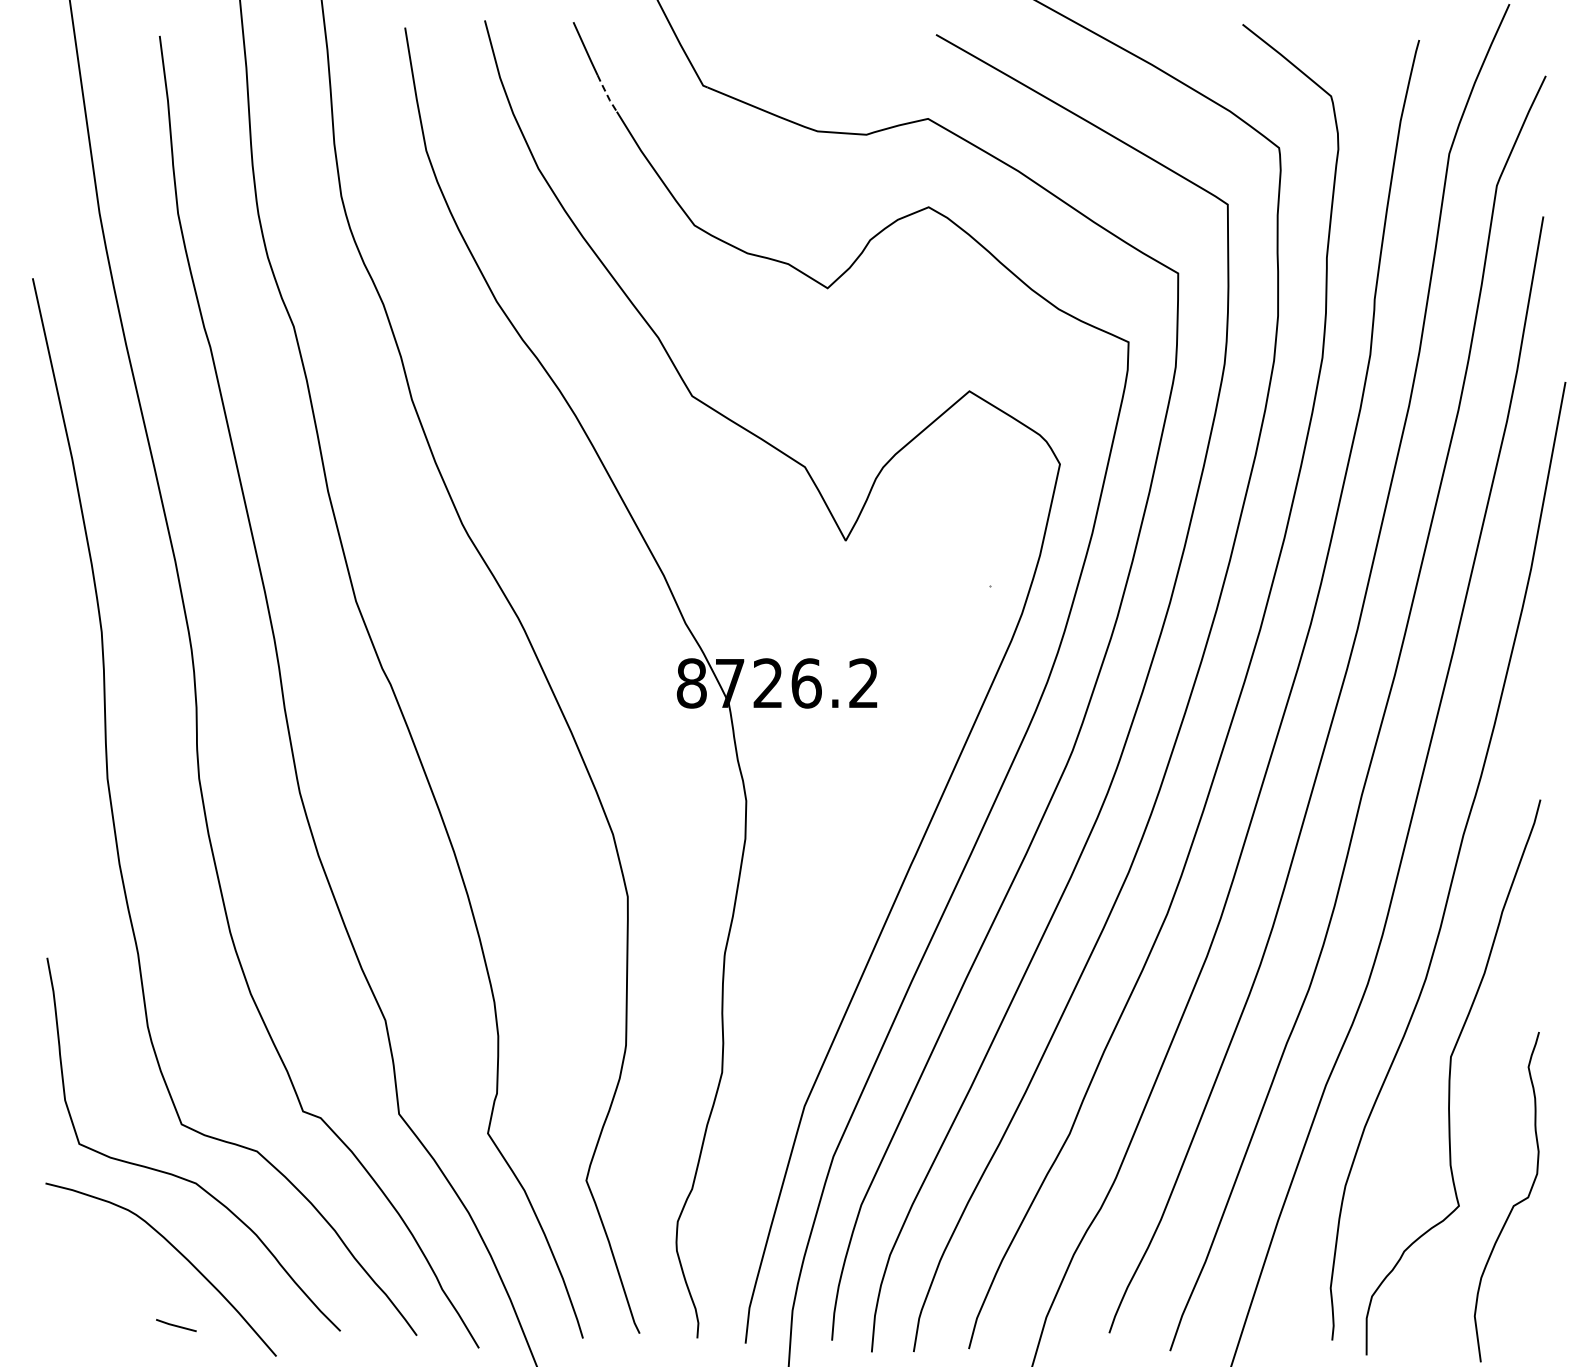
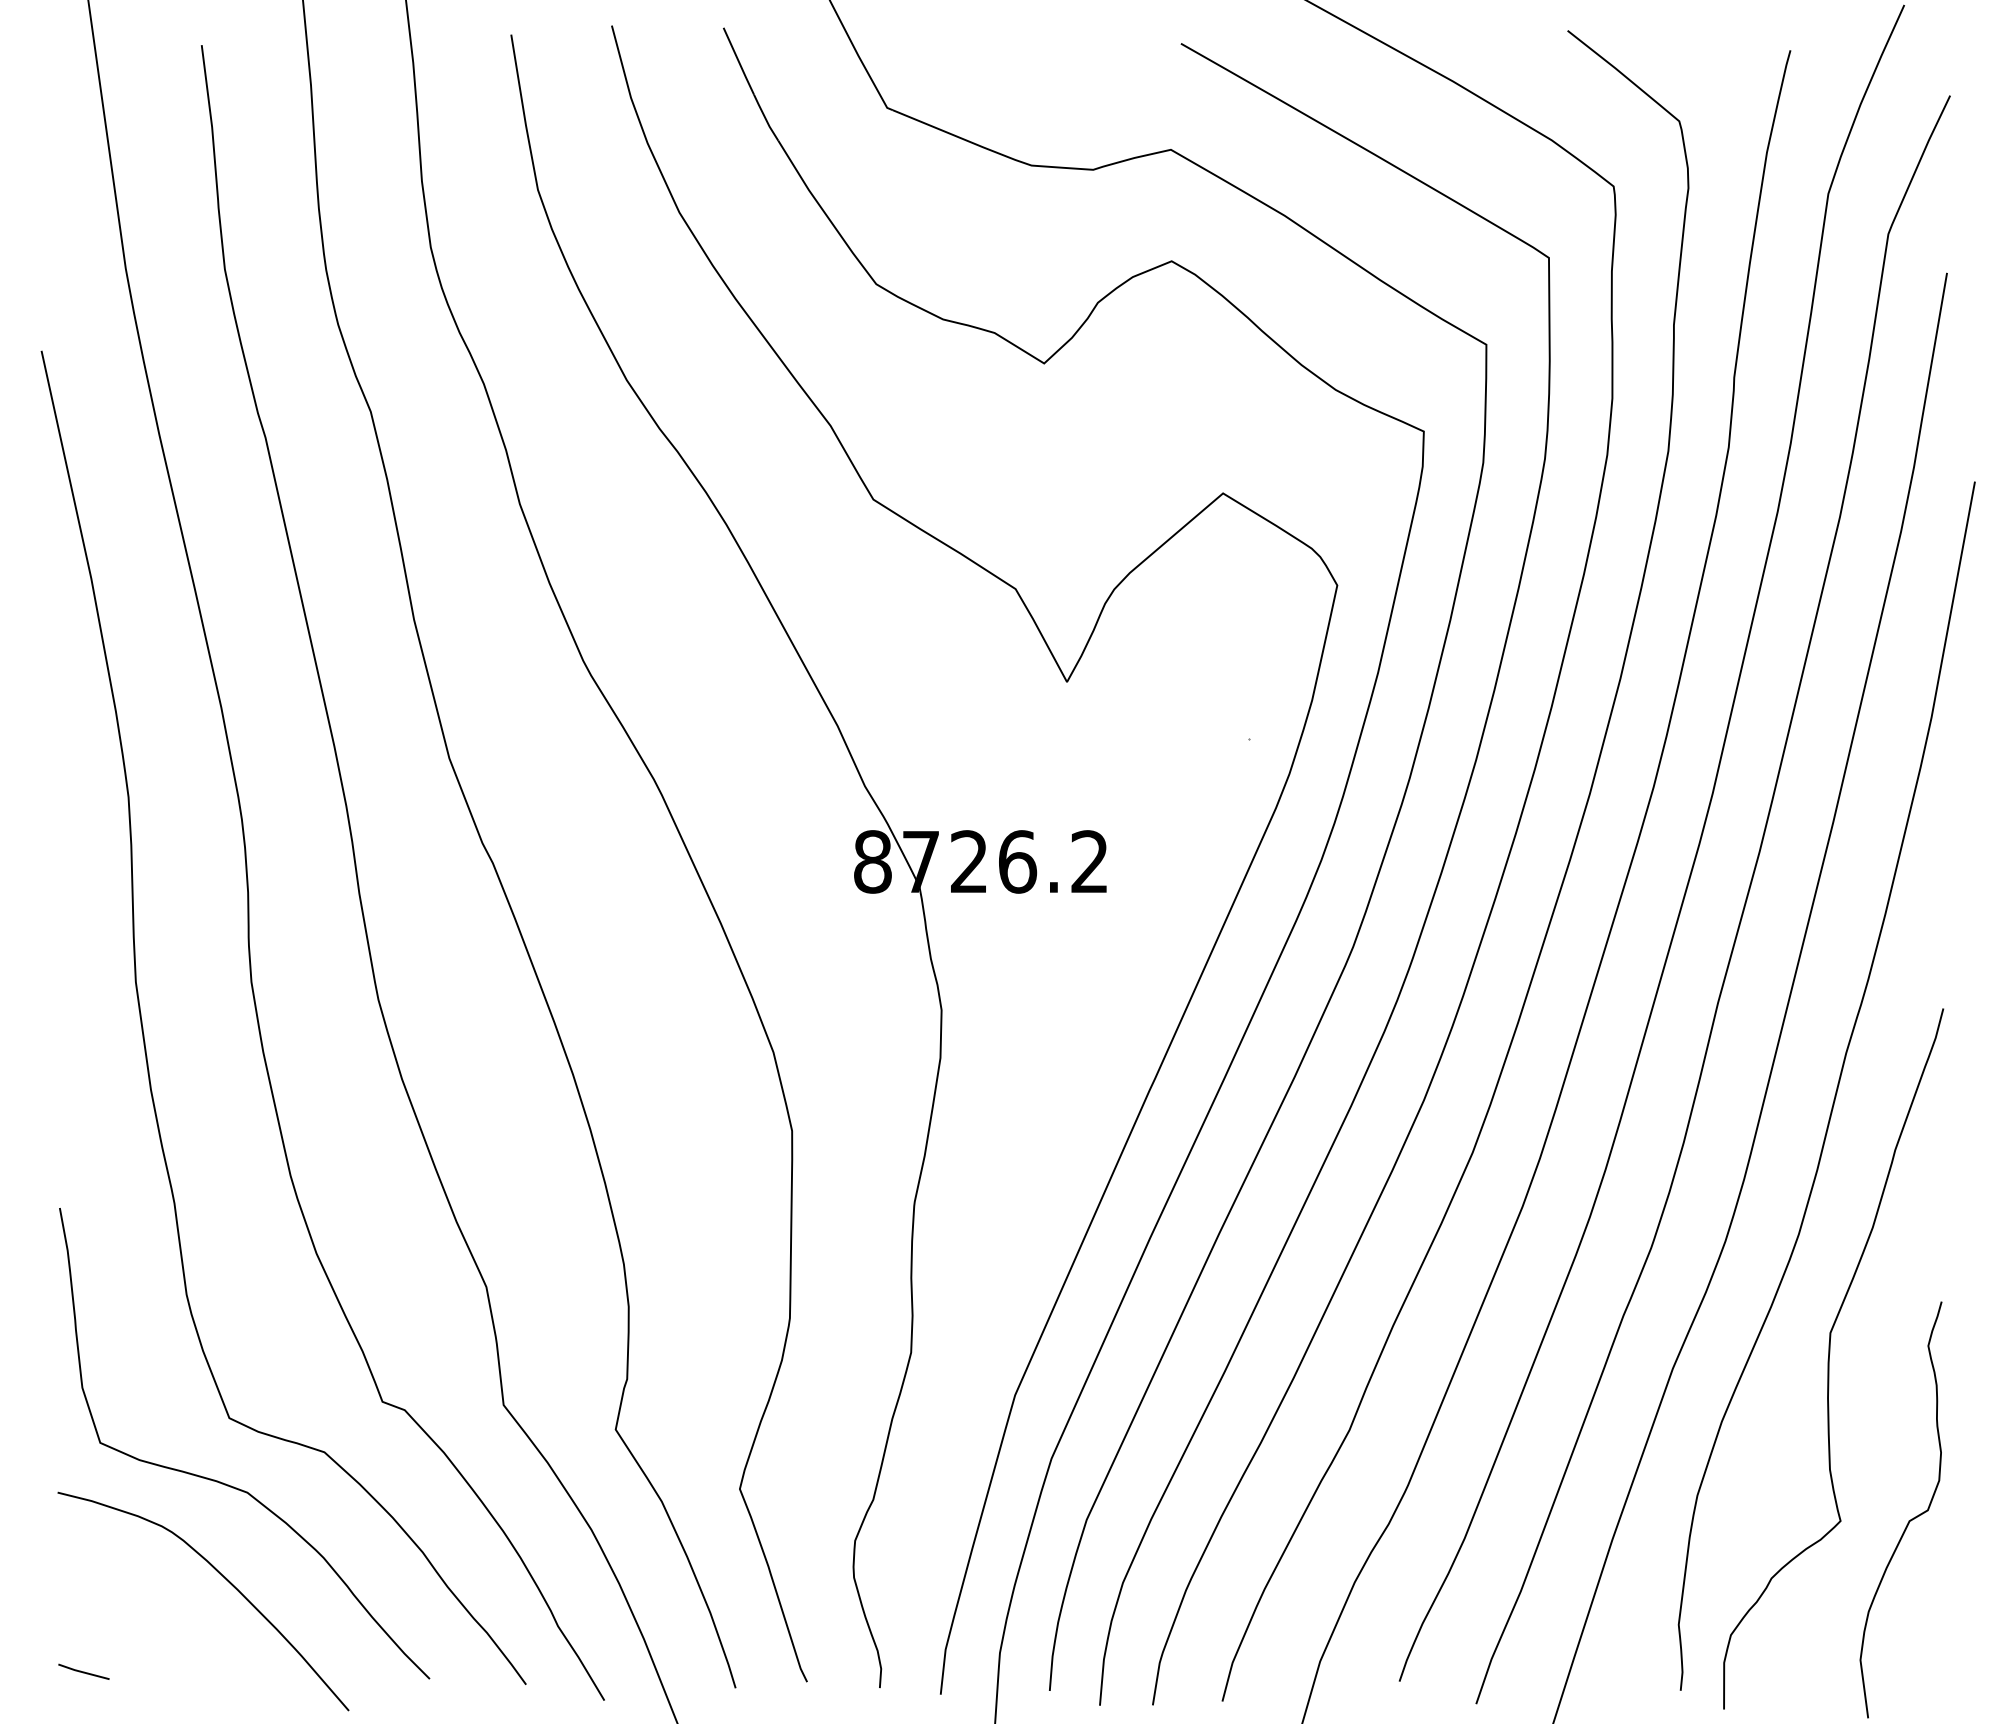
line: (606, 94) -> (765, 119), dashed -> solid
line: (176, 1325) -> (84, 1671), moved

